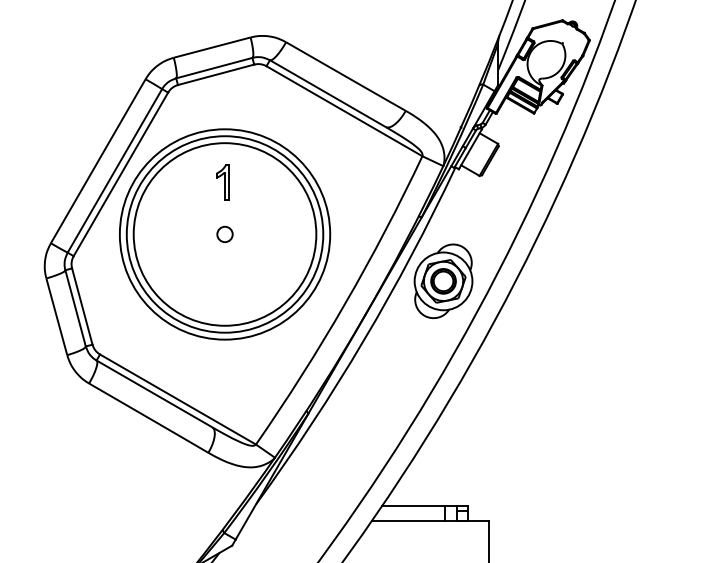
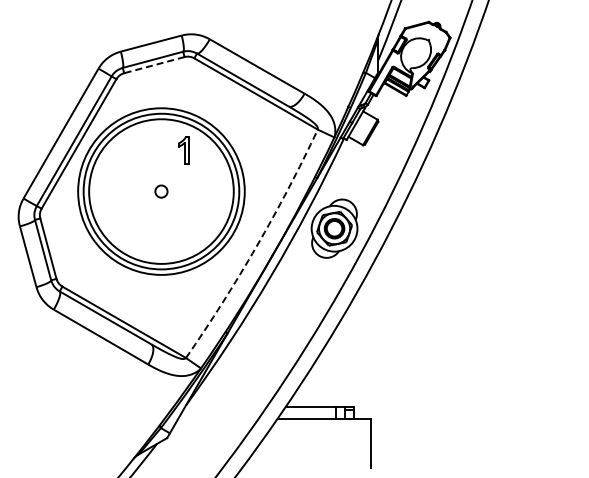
line: (214, 75) -> (153, 65), solid -> dashed
part: (222, 182) -> (183, 150), moved
arc: (344, 303) -> (256, 246), solid -> dashed

